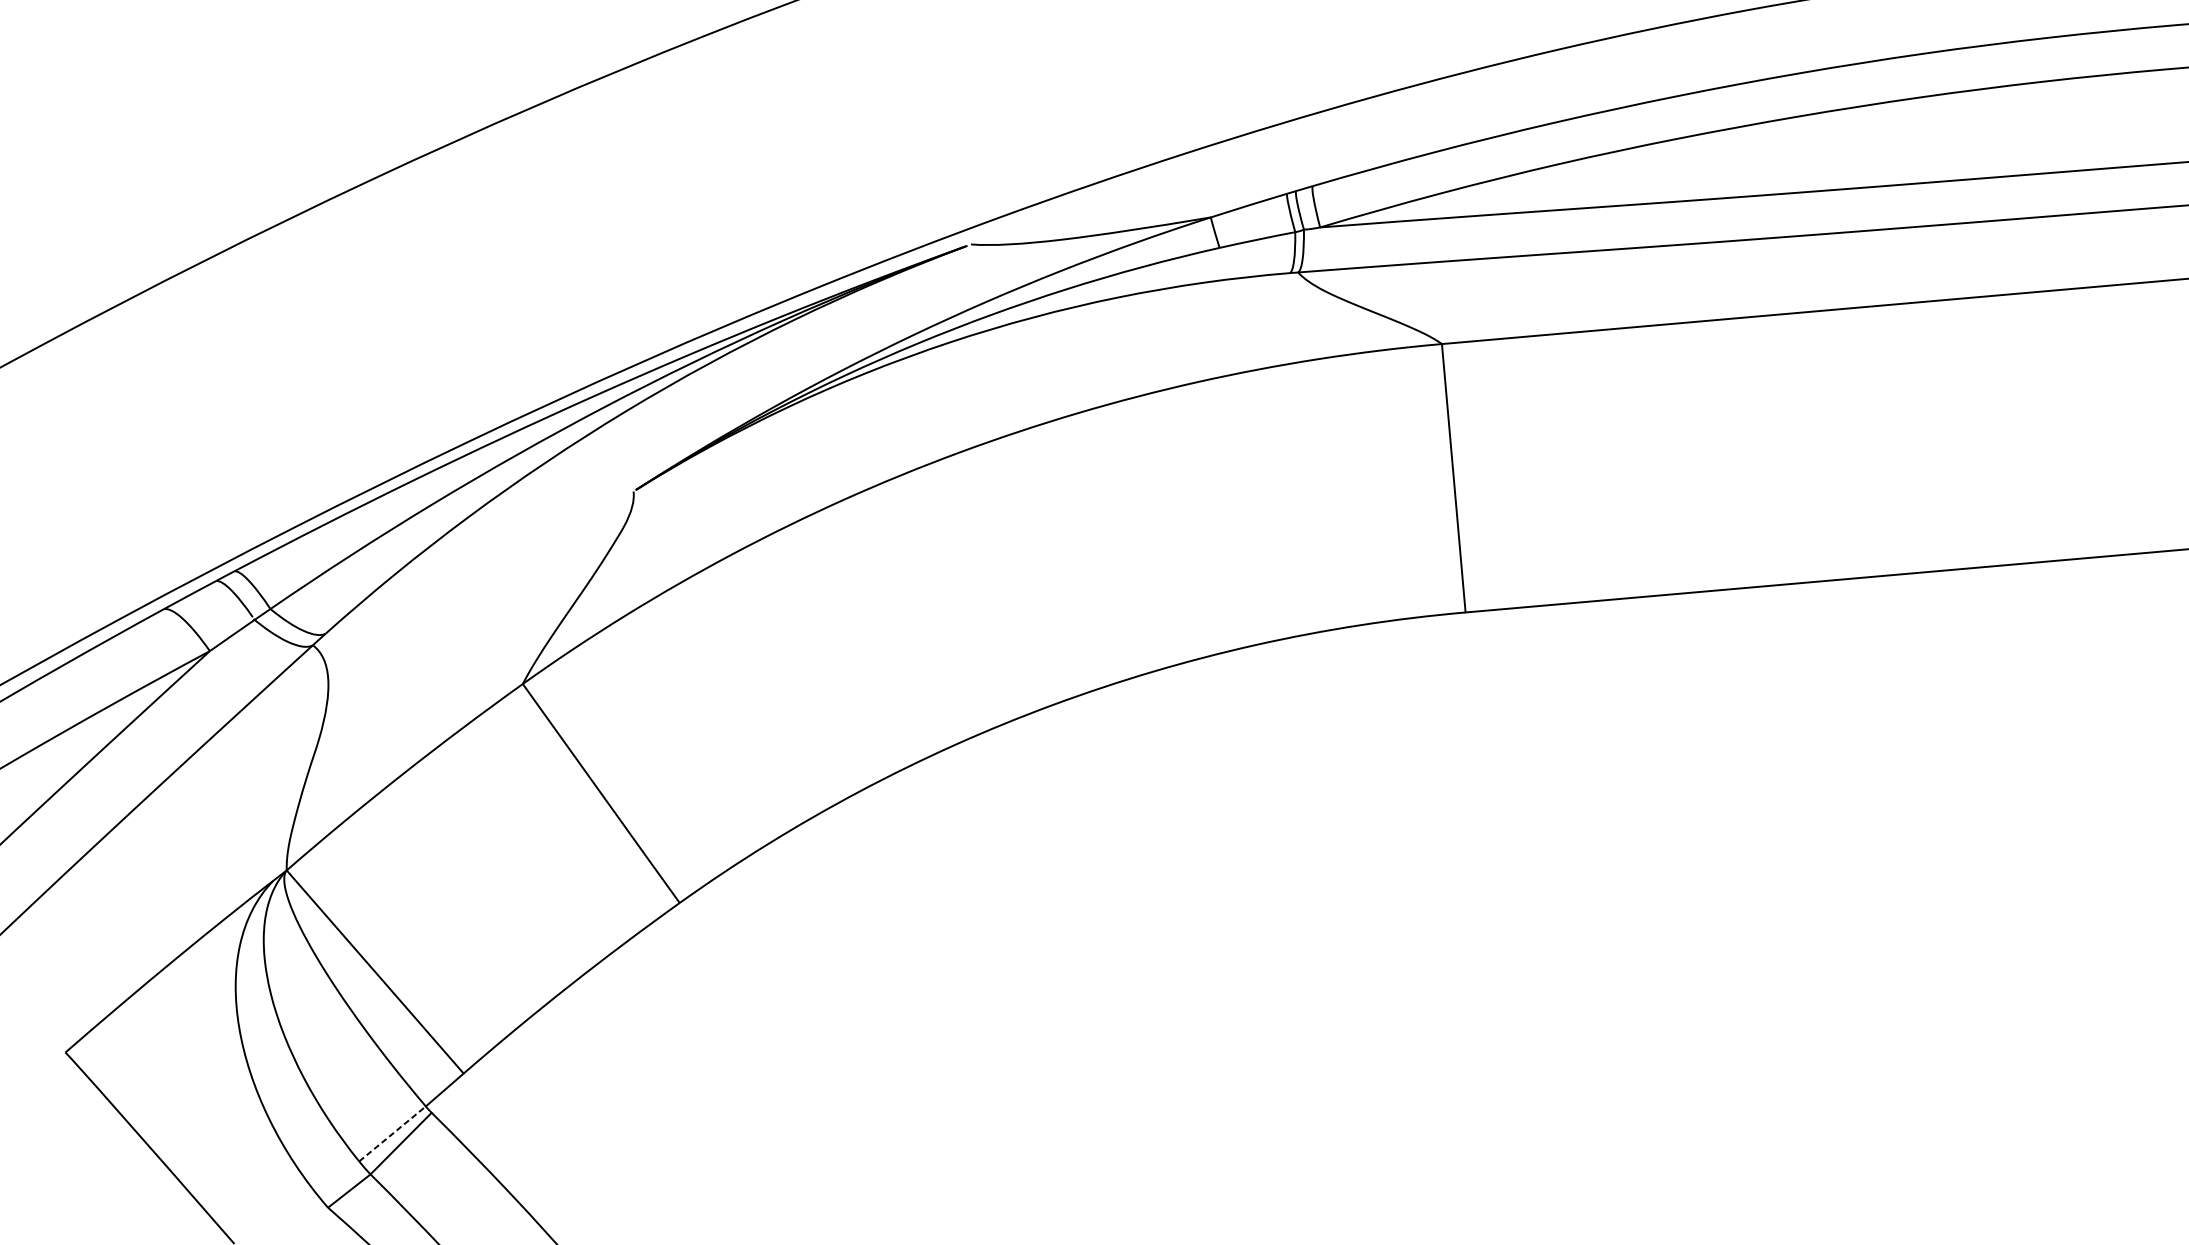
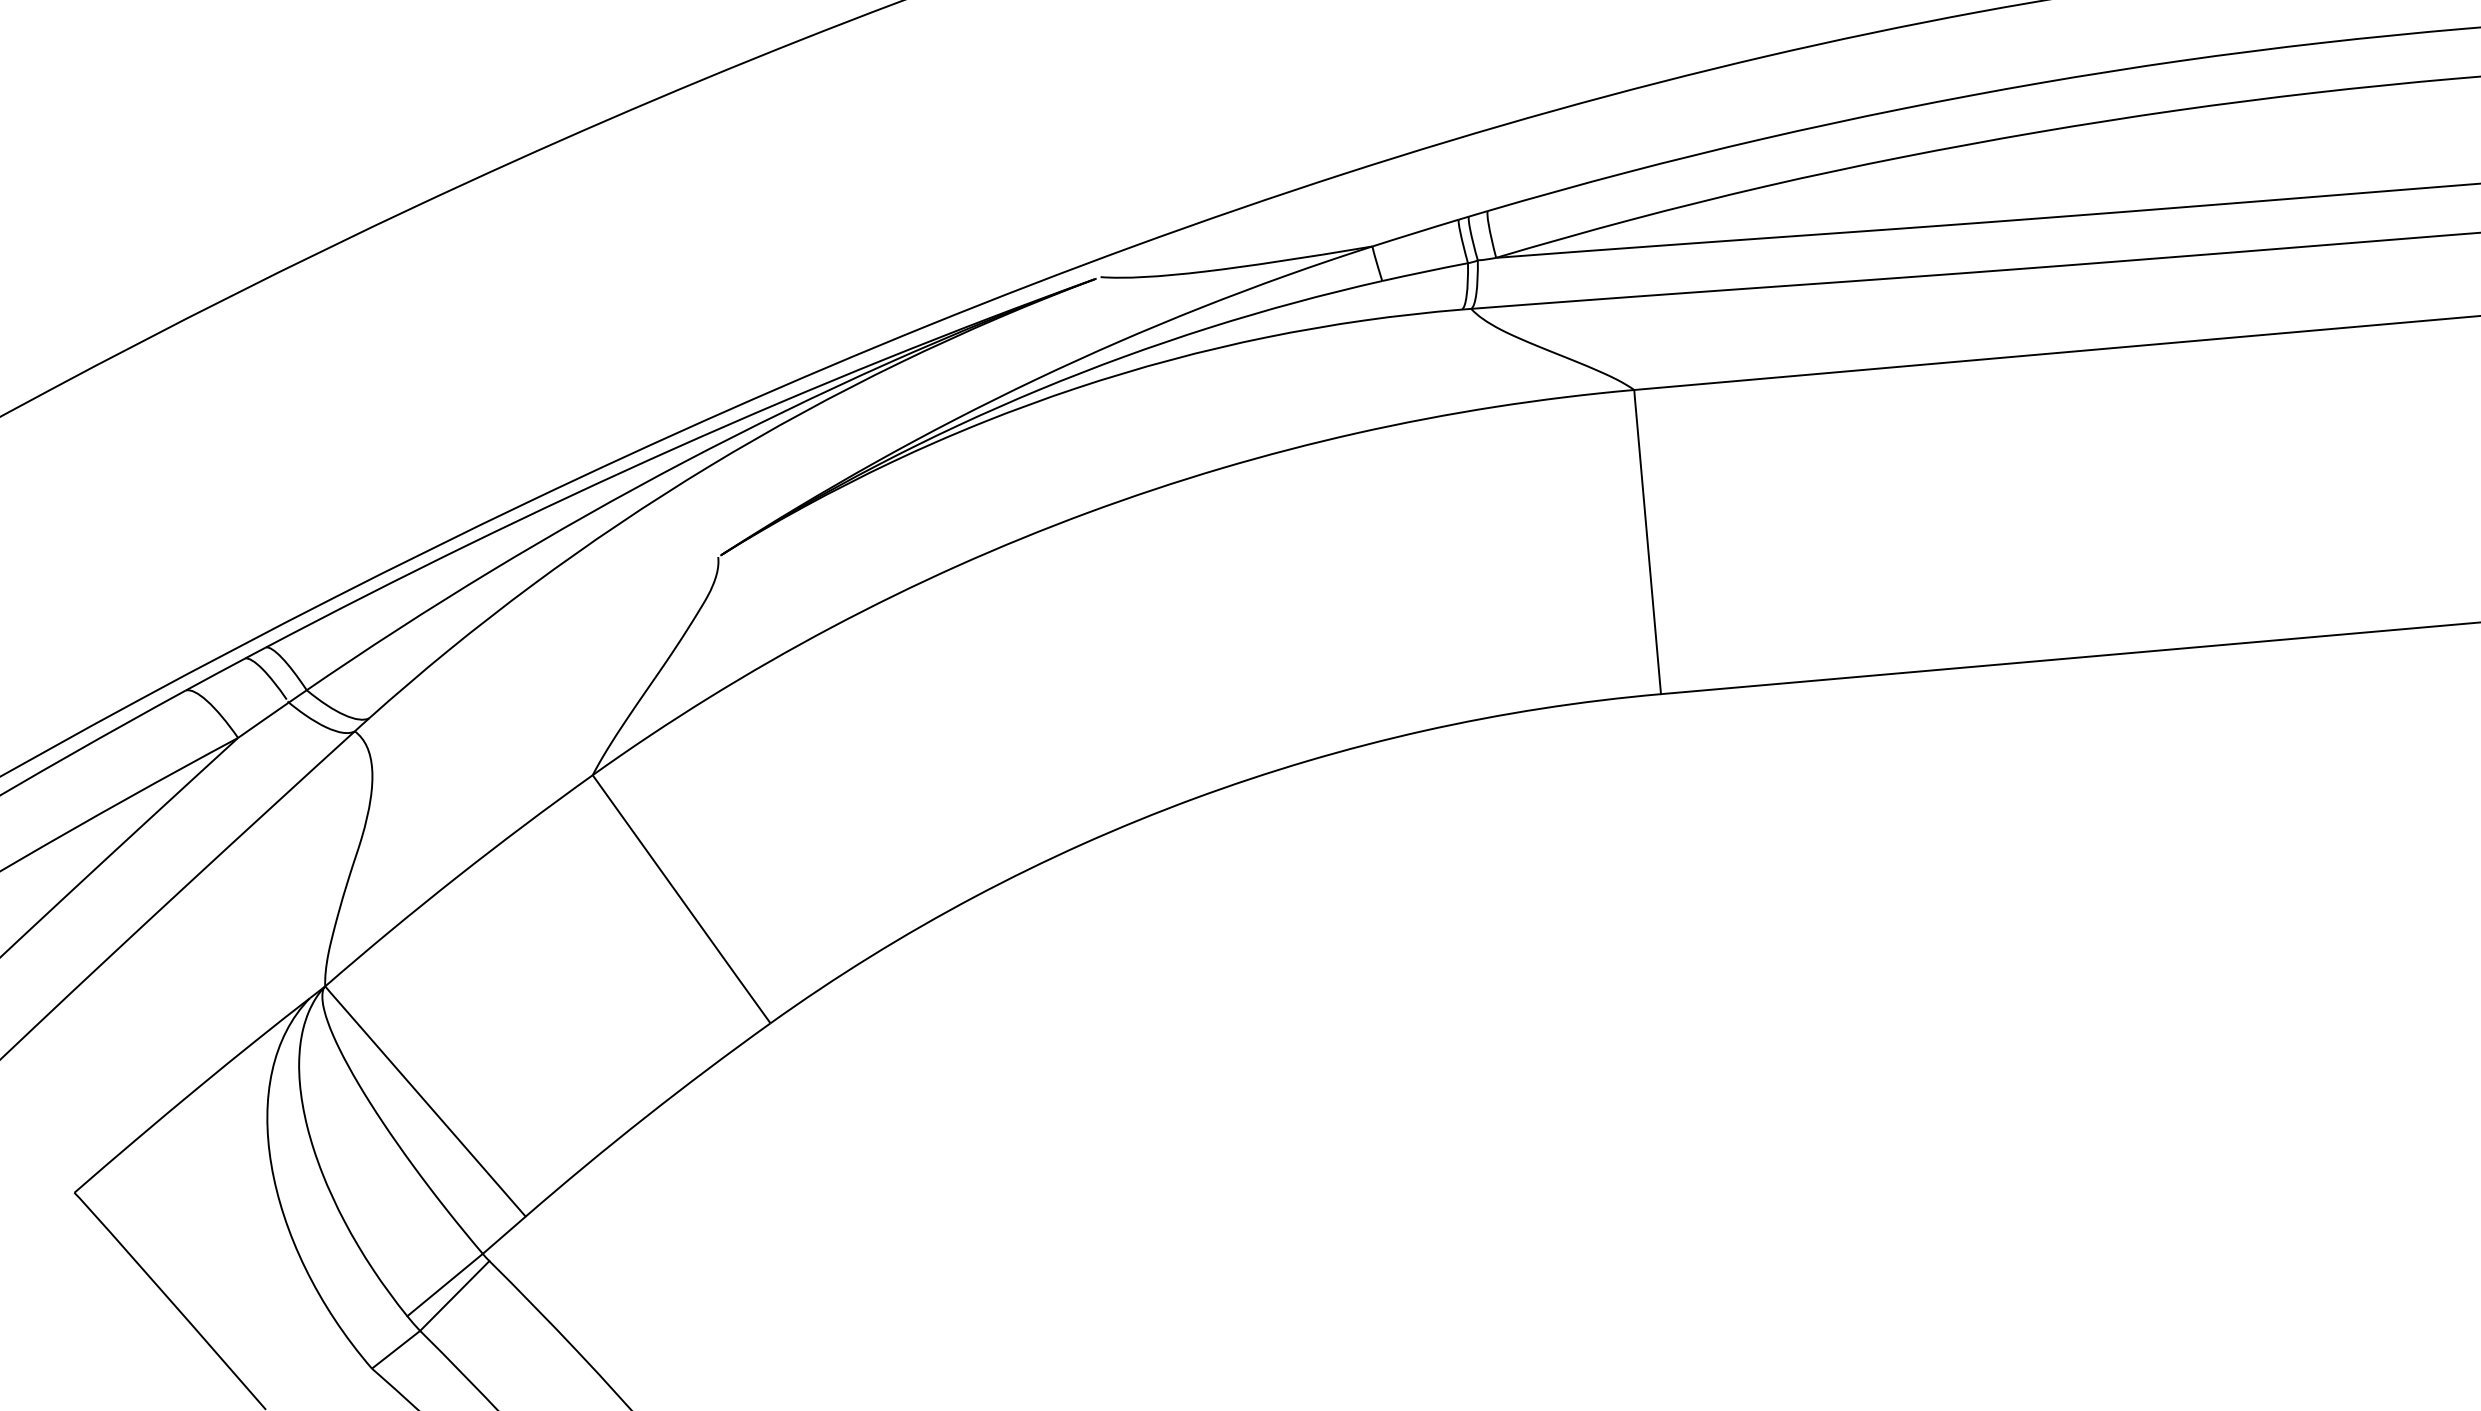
line: (392, 1134) -> (445, 1285), dashed -> solid

